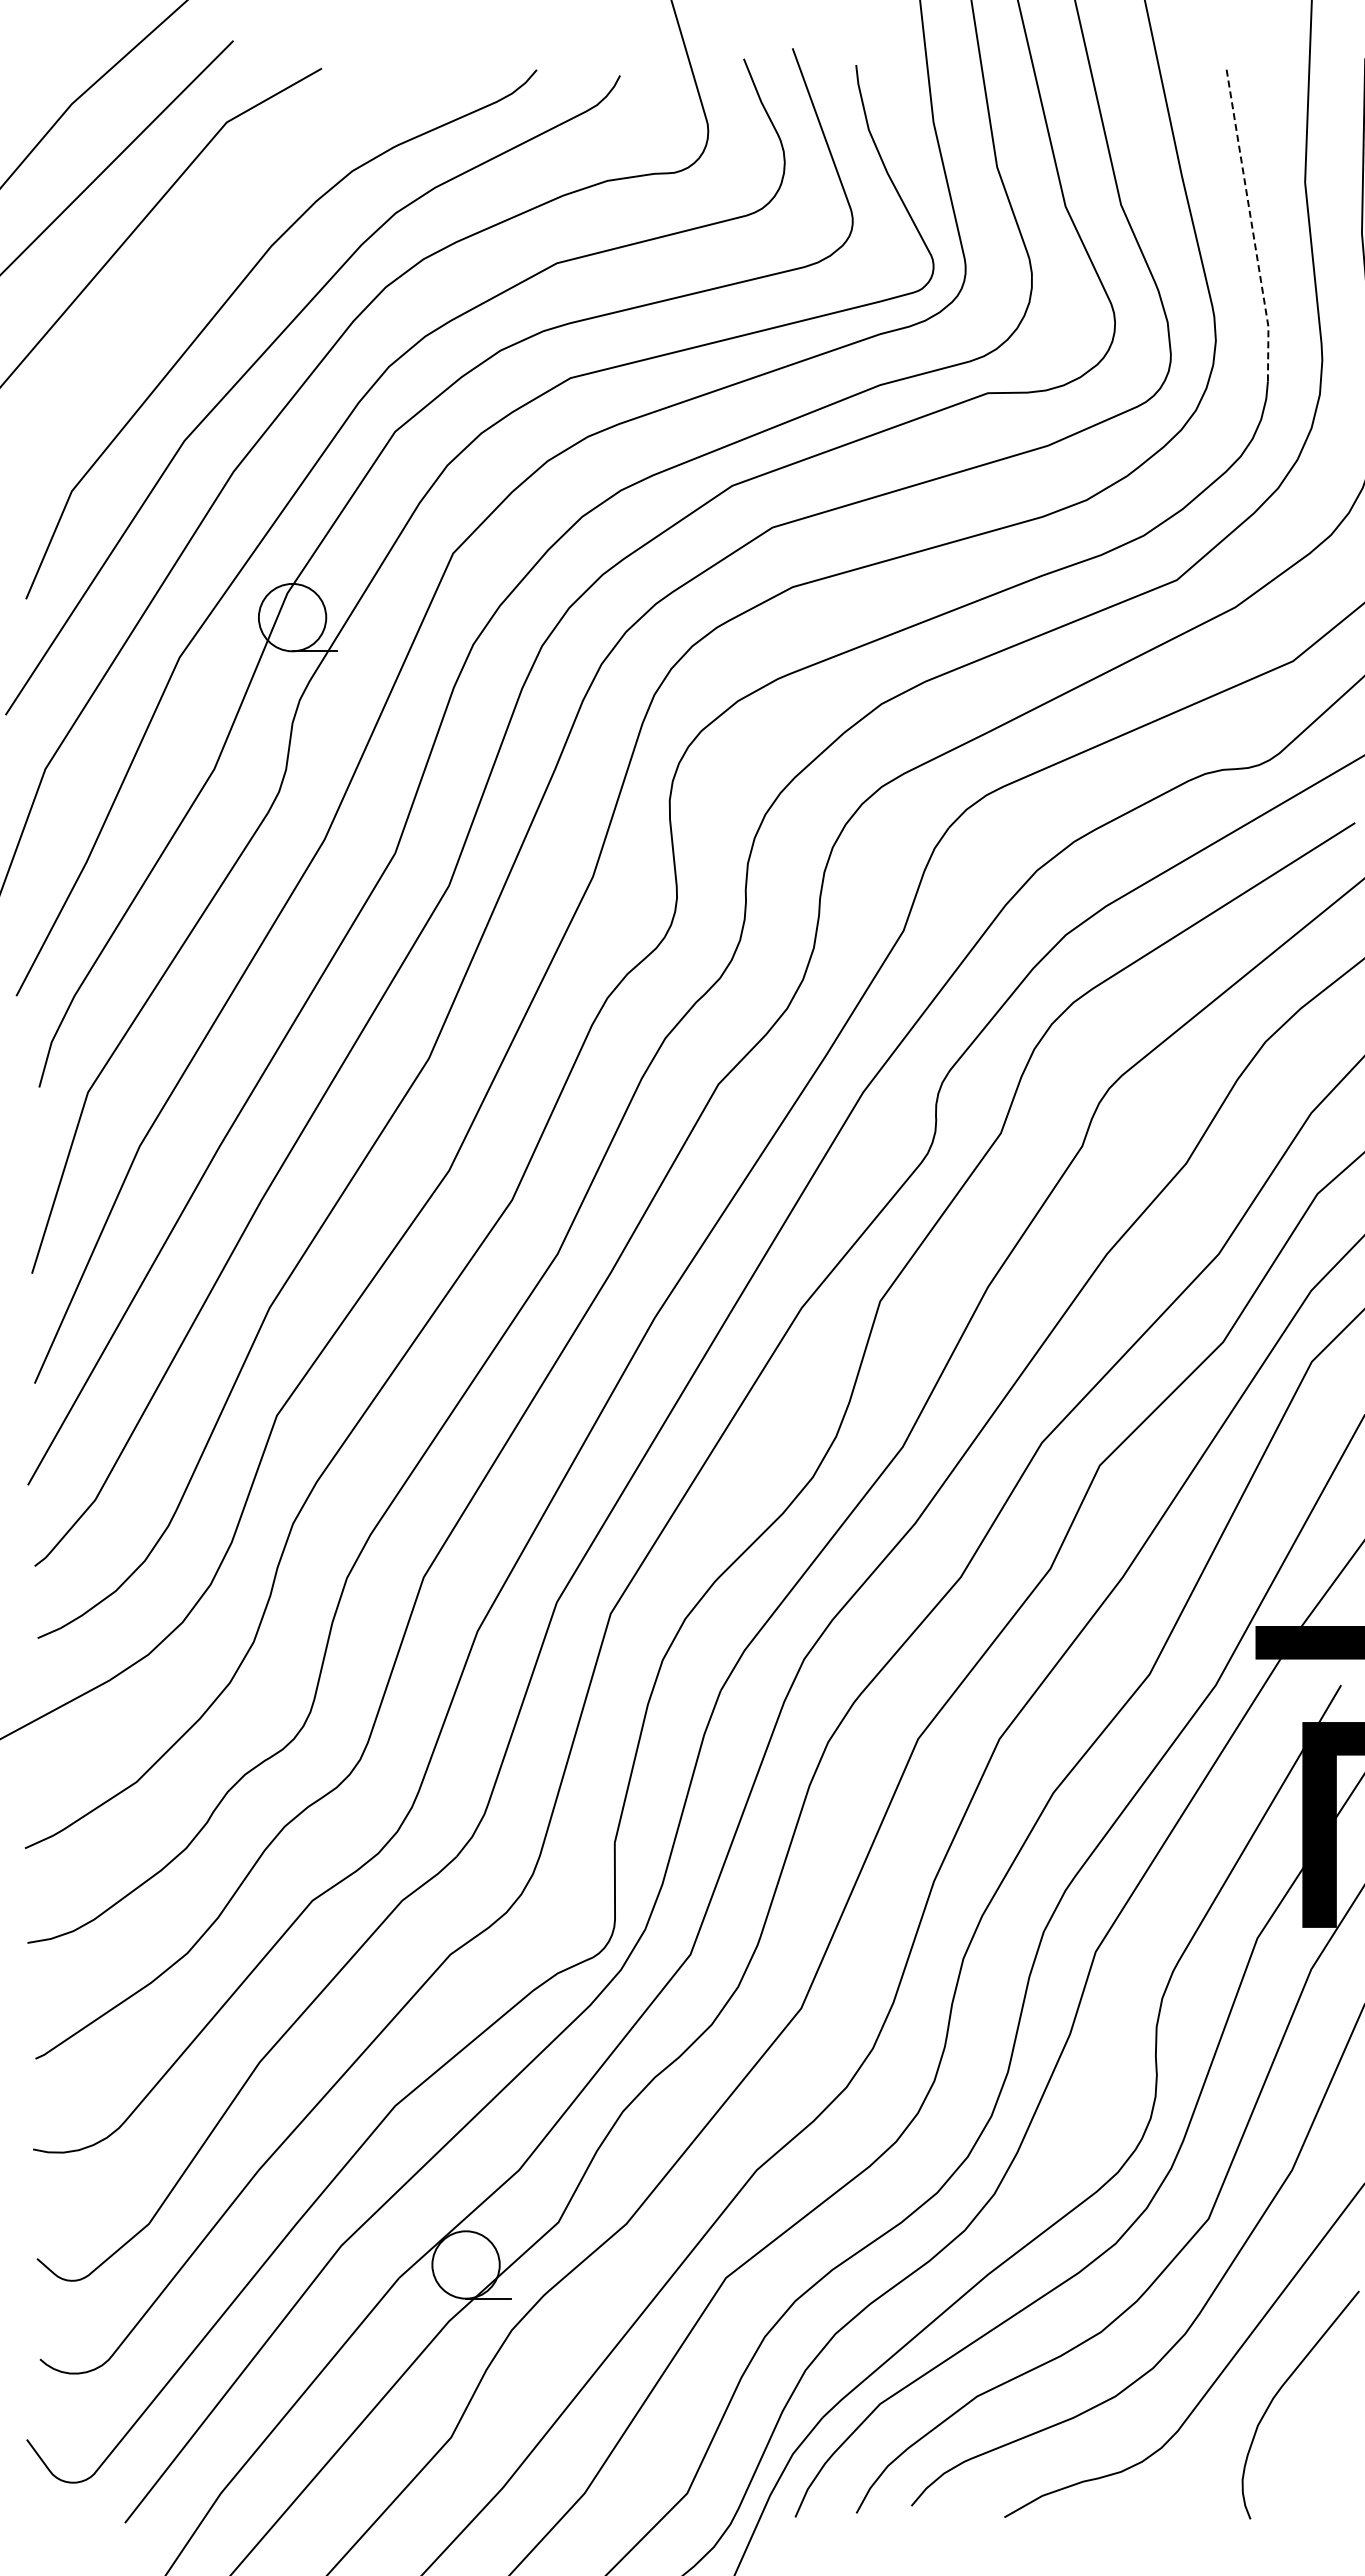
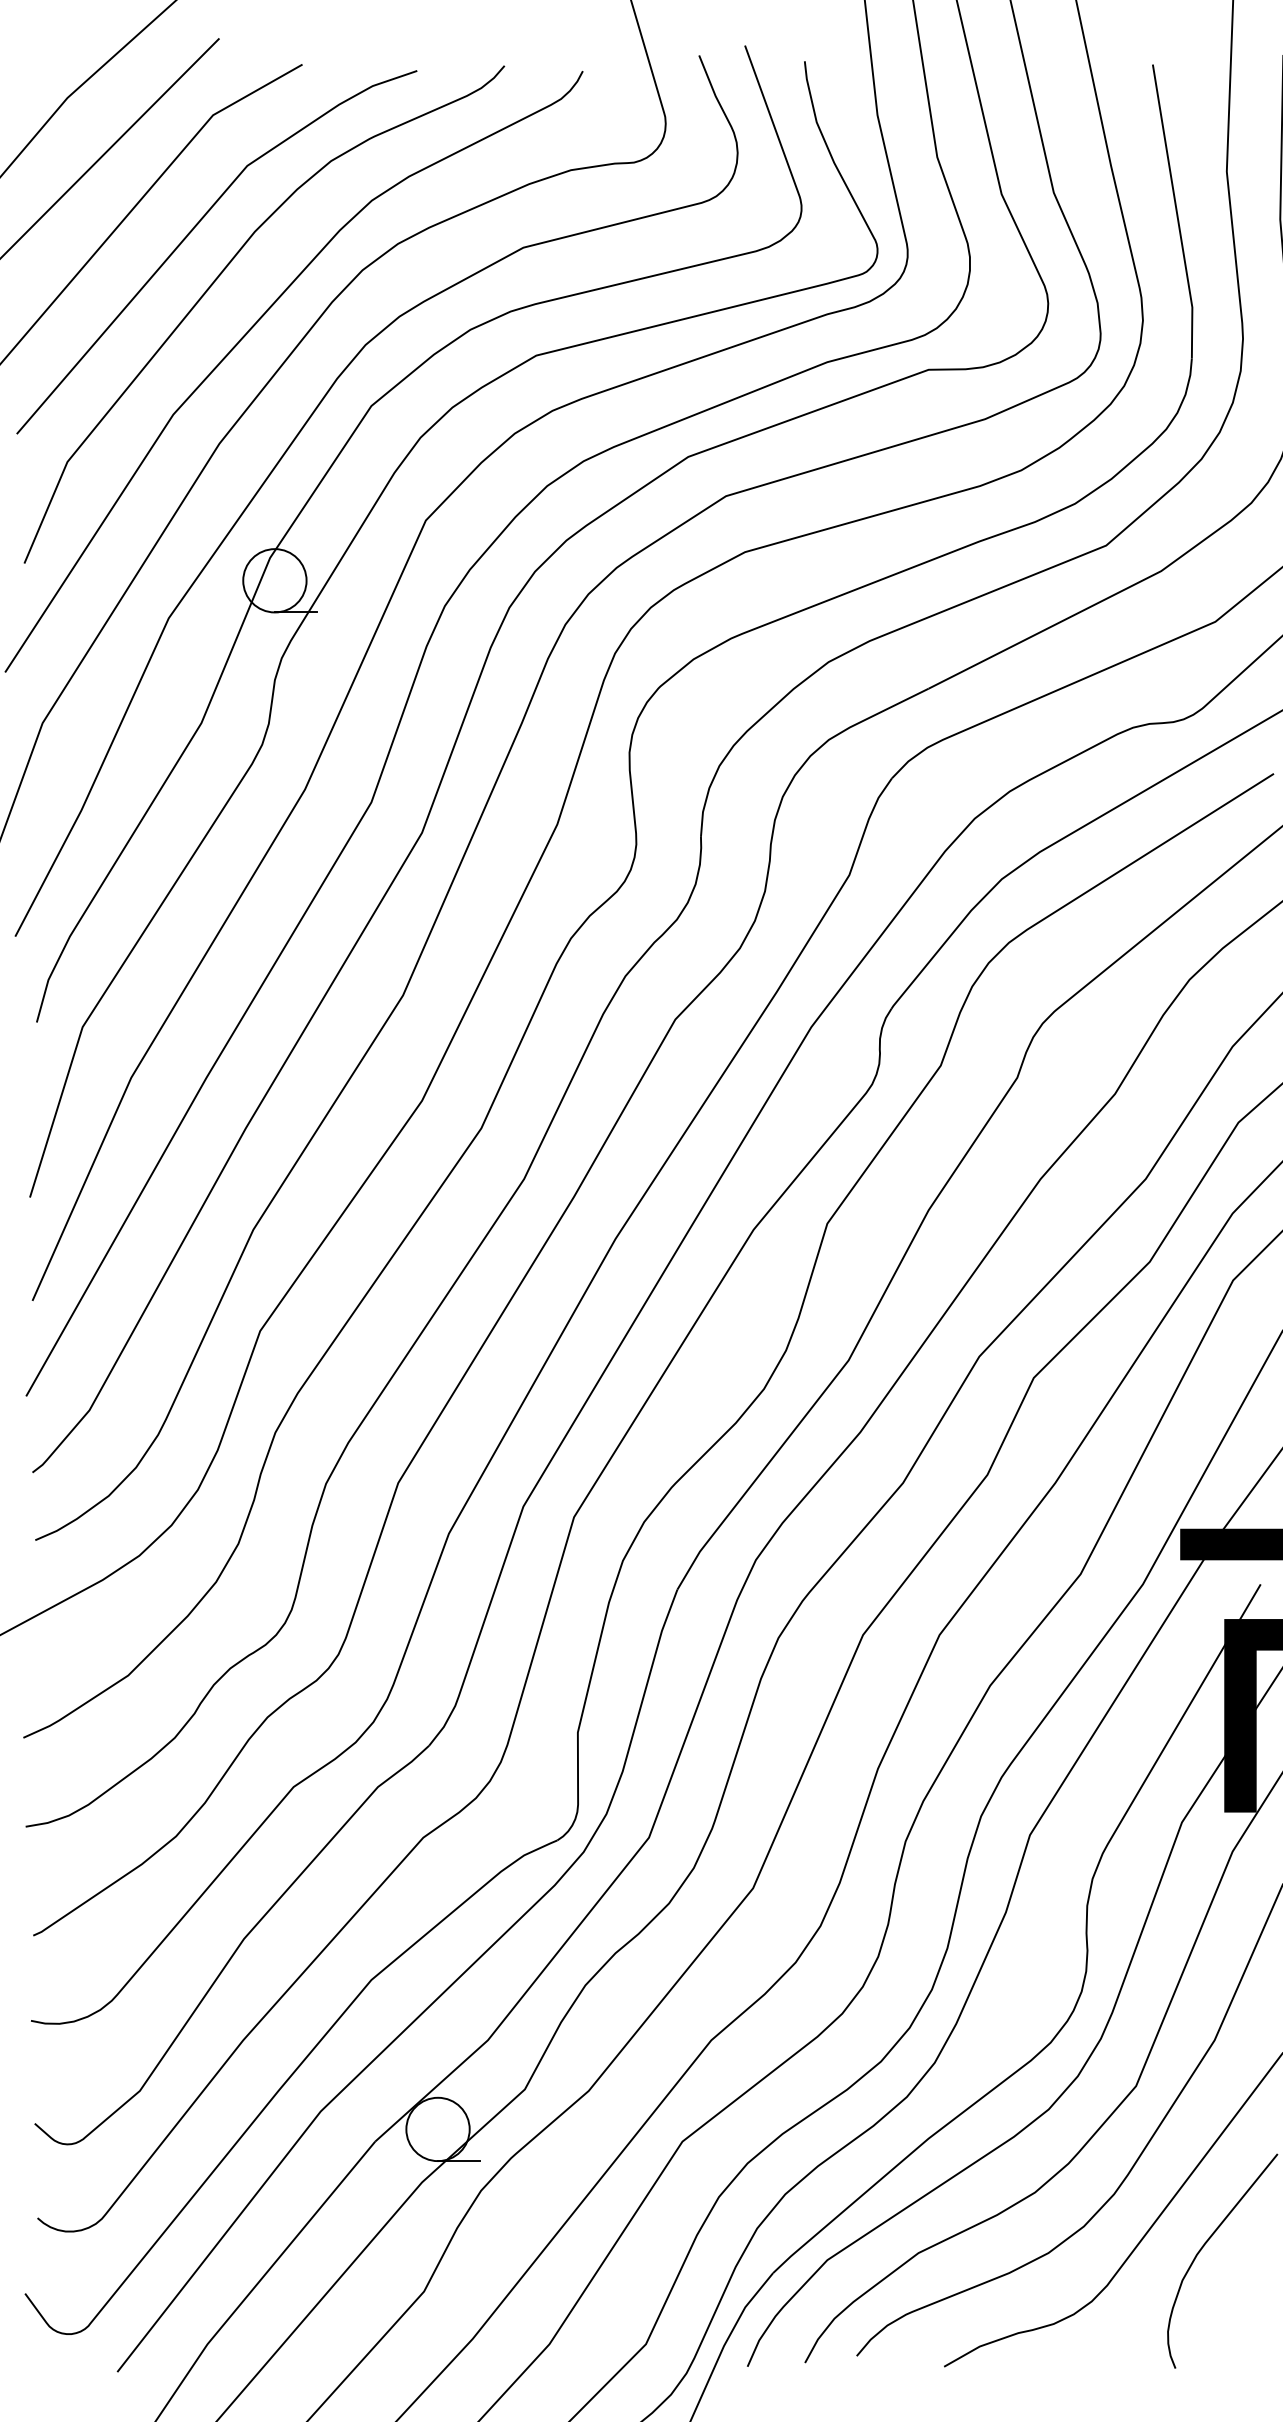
line: (1251, 225) -> (1176, 212), dashed -> solid
curve: (204, 246) -> (192, 231), added

